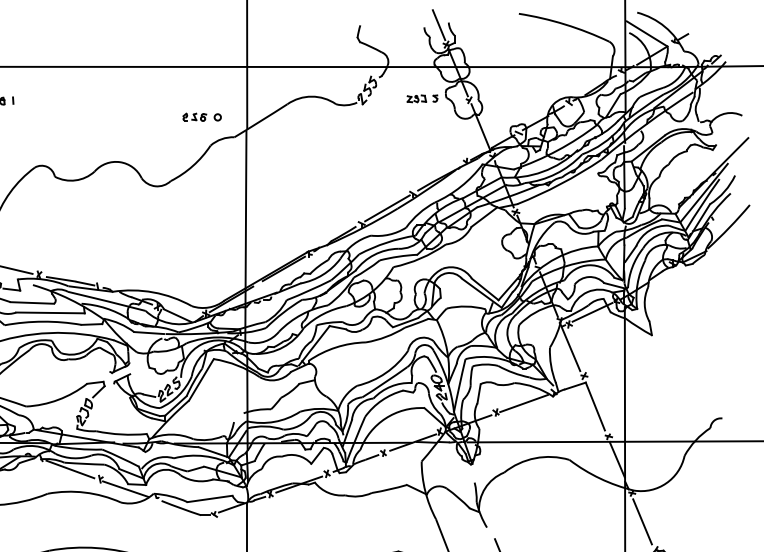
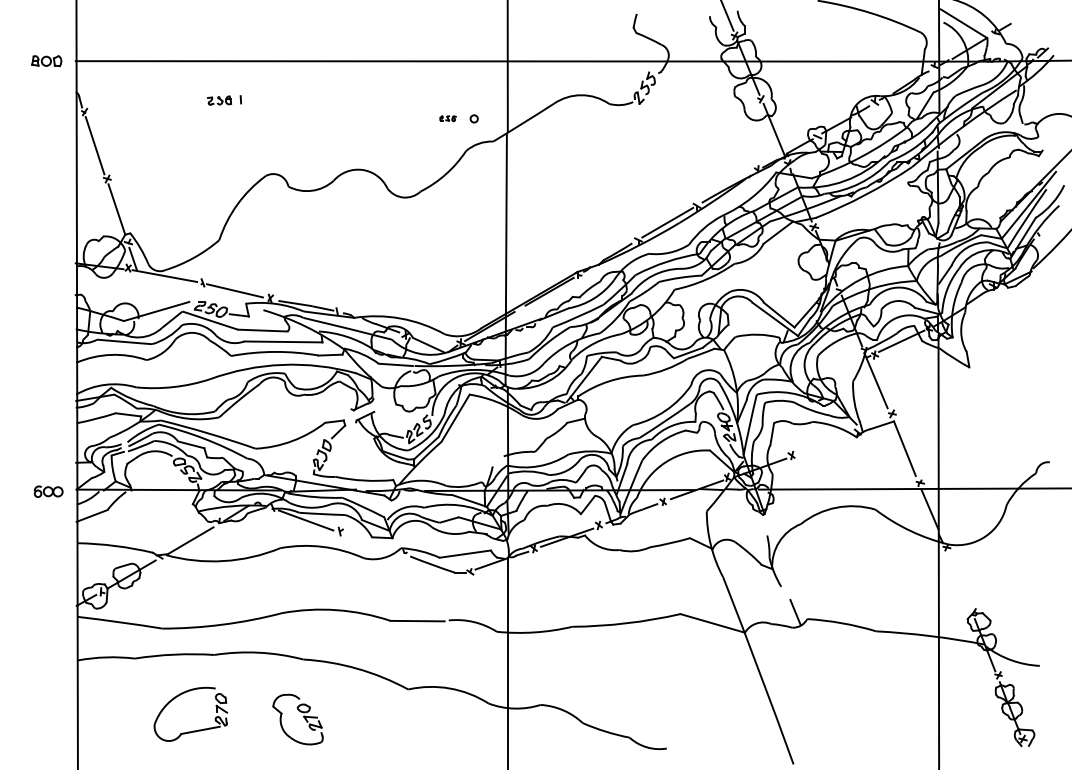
part: (422, 98) -> (707, 97), removed
part: (194, 117) -> (447, 118), size x0.6
line: (523, 403) -> (823, 445), removed
line: (125, 488) -> (369, 542), removed
line: (642, 521) -> (958, 579), removed

